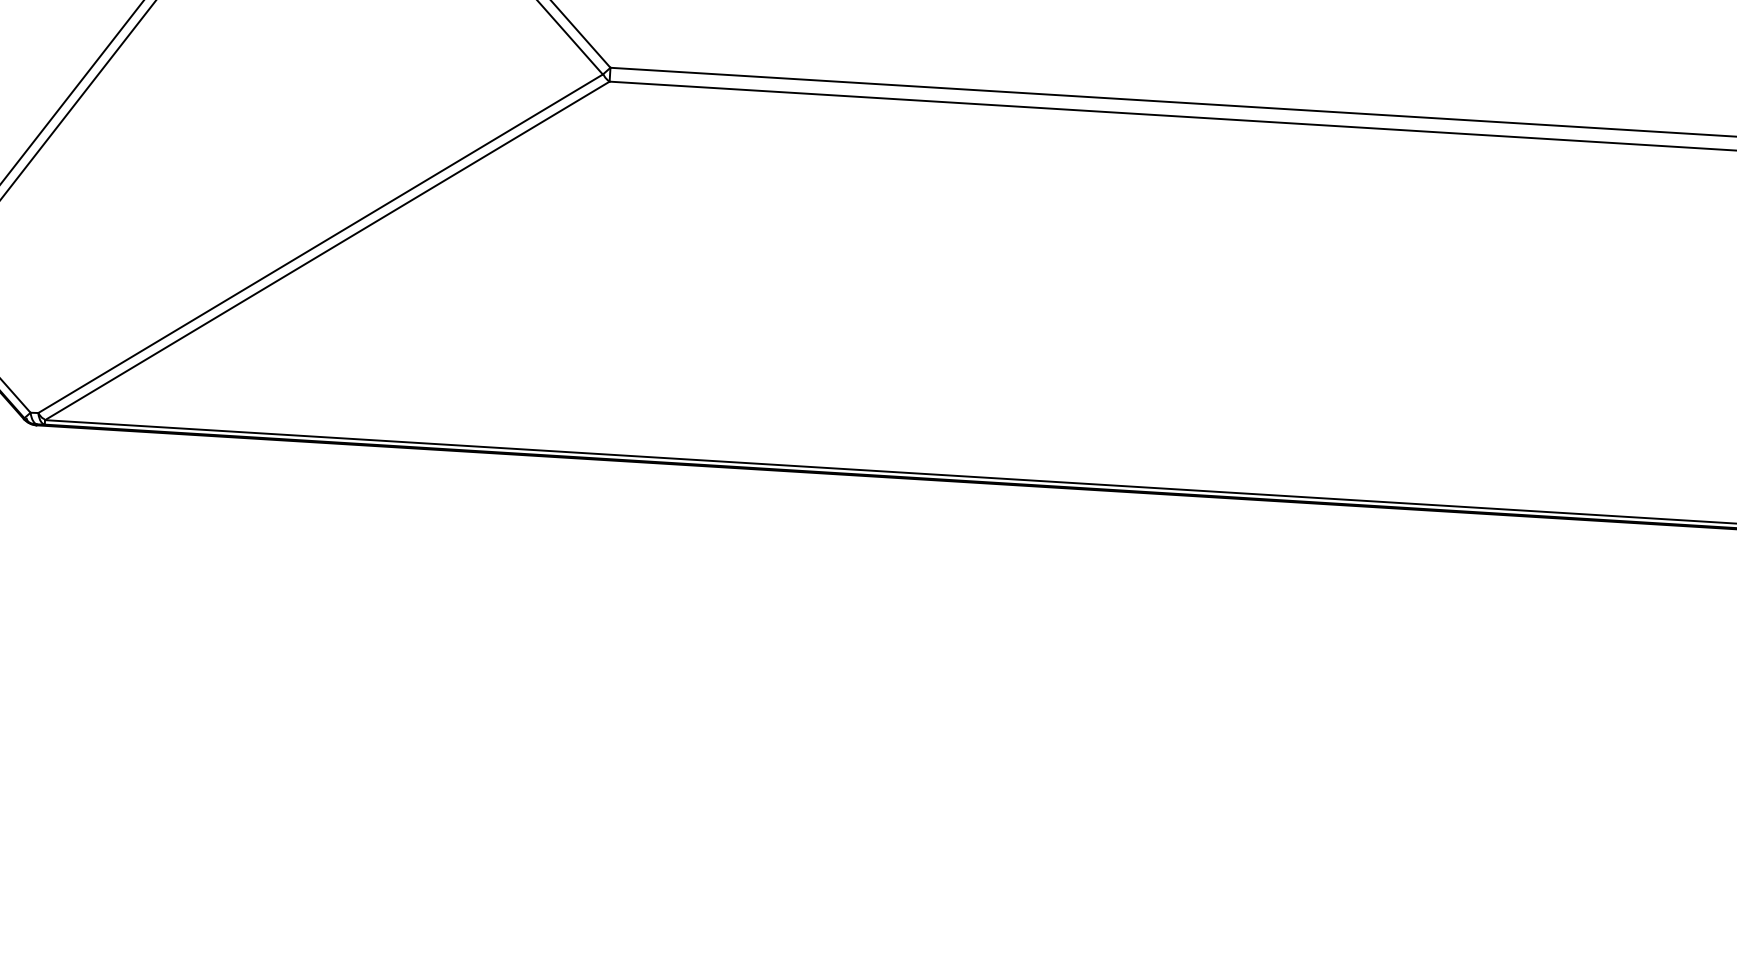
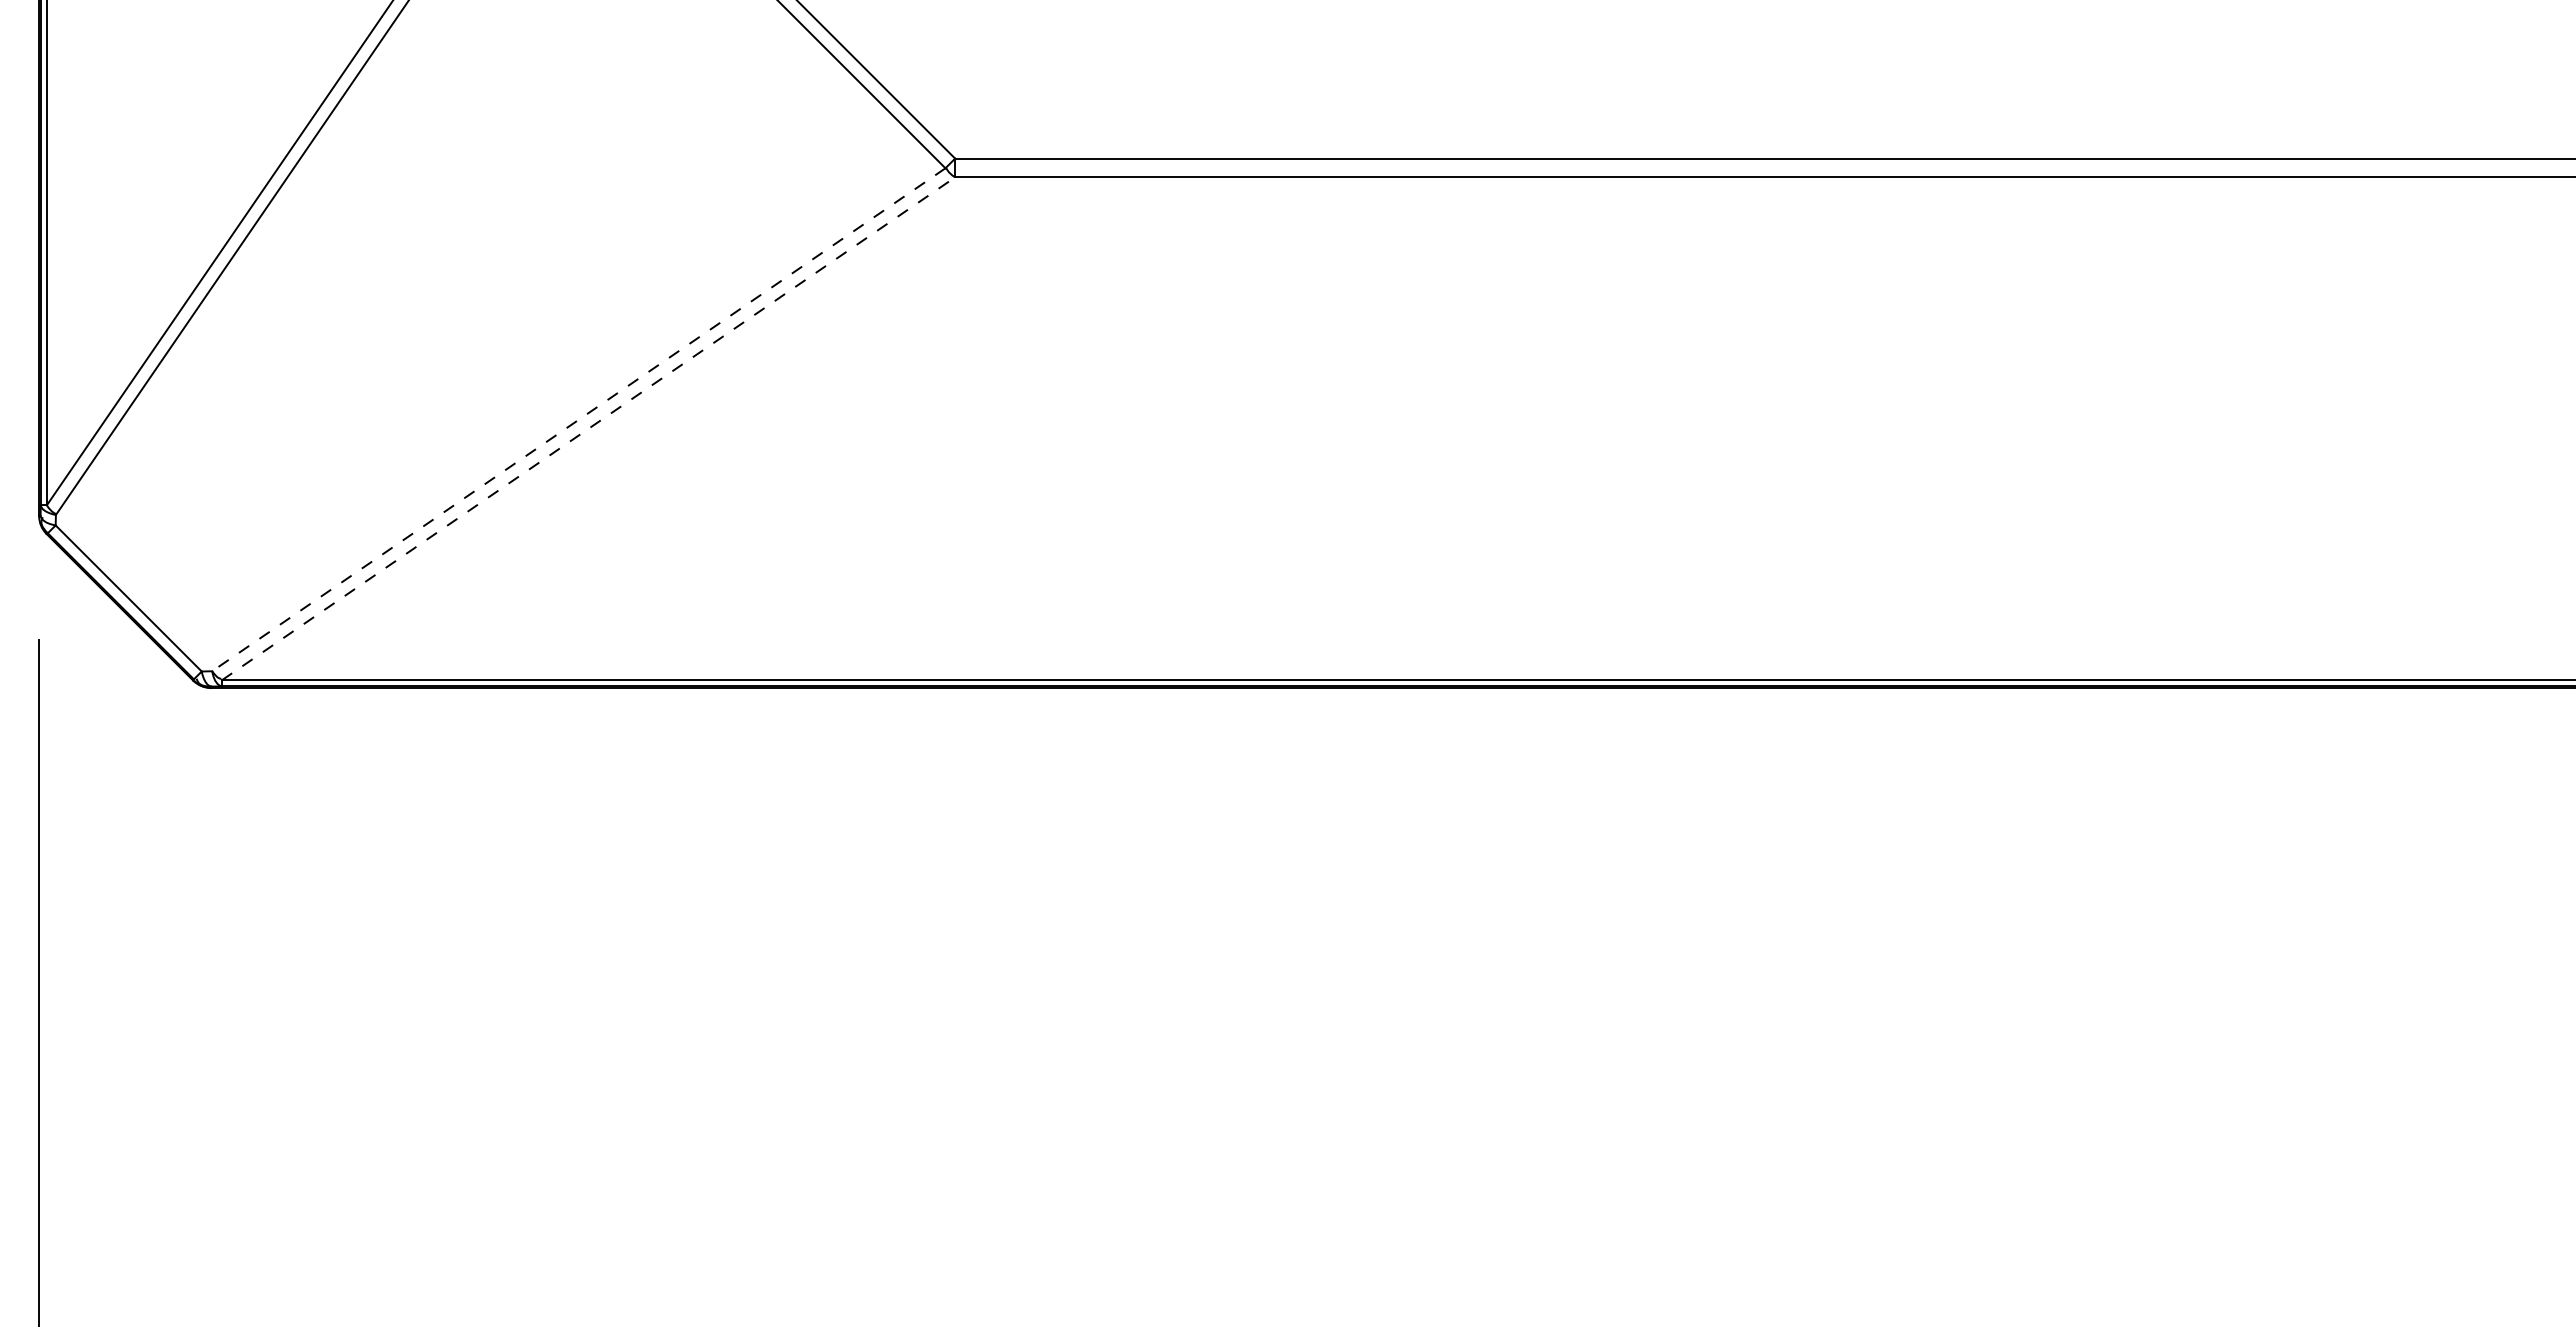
line: (320, 243) -> (578, 419), solid -> dashed
line: (327, 250) -> (588, 428), solid -> dashed

